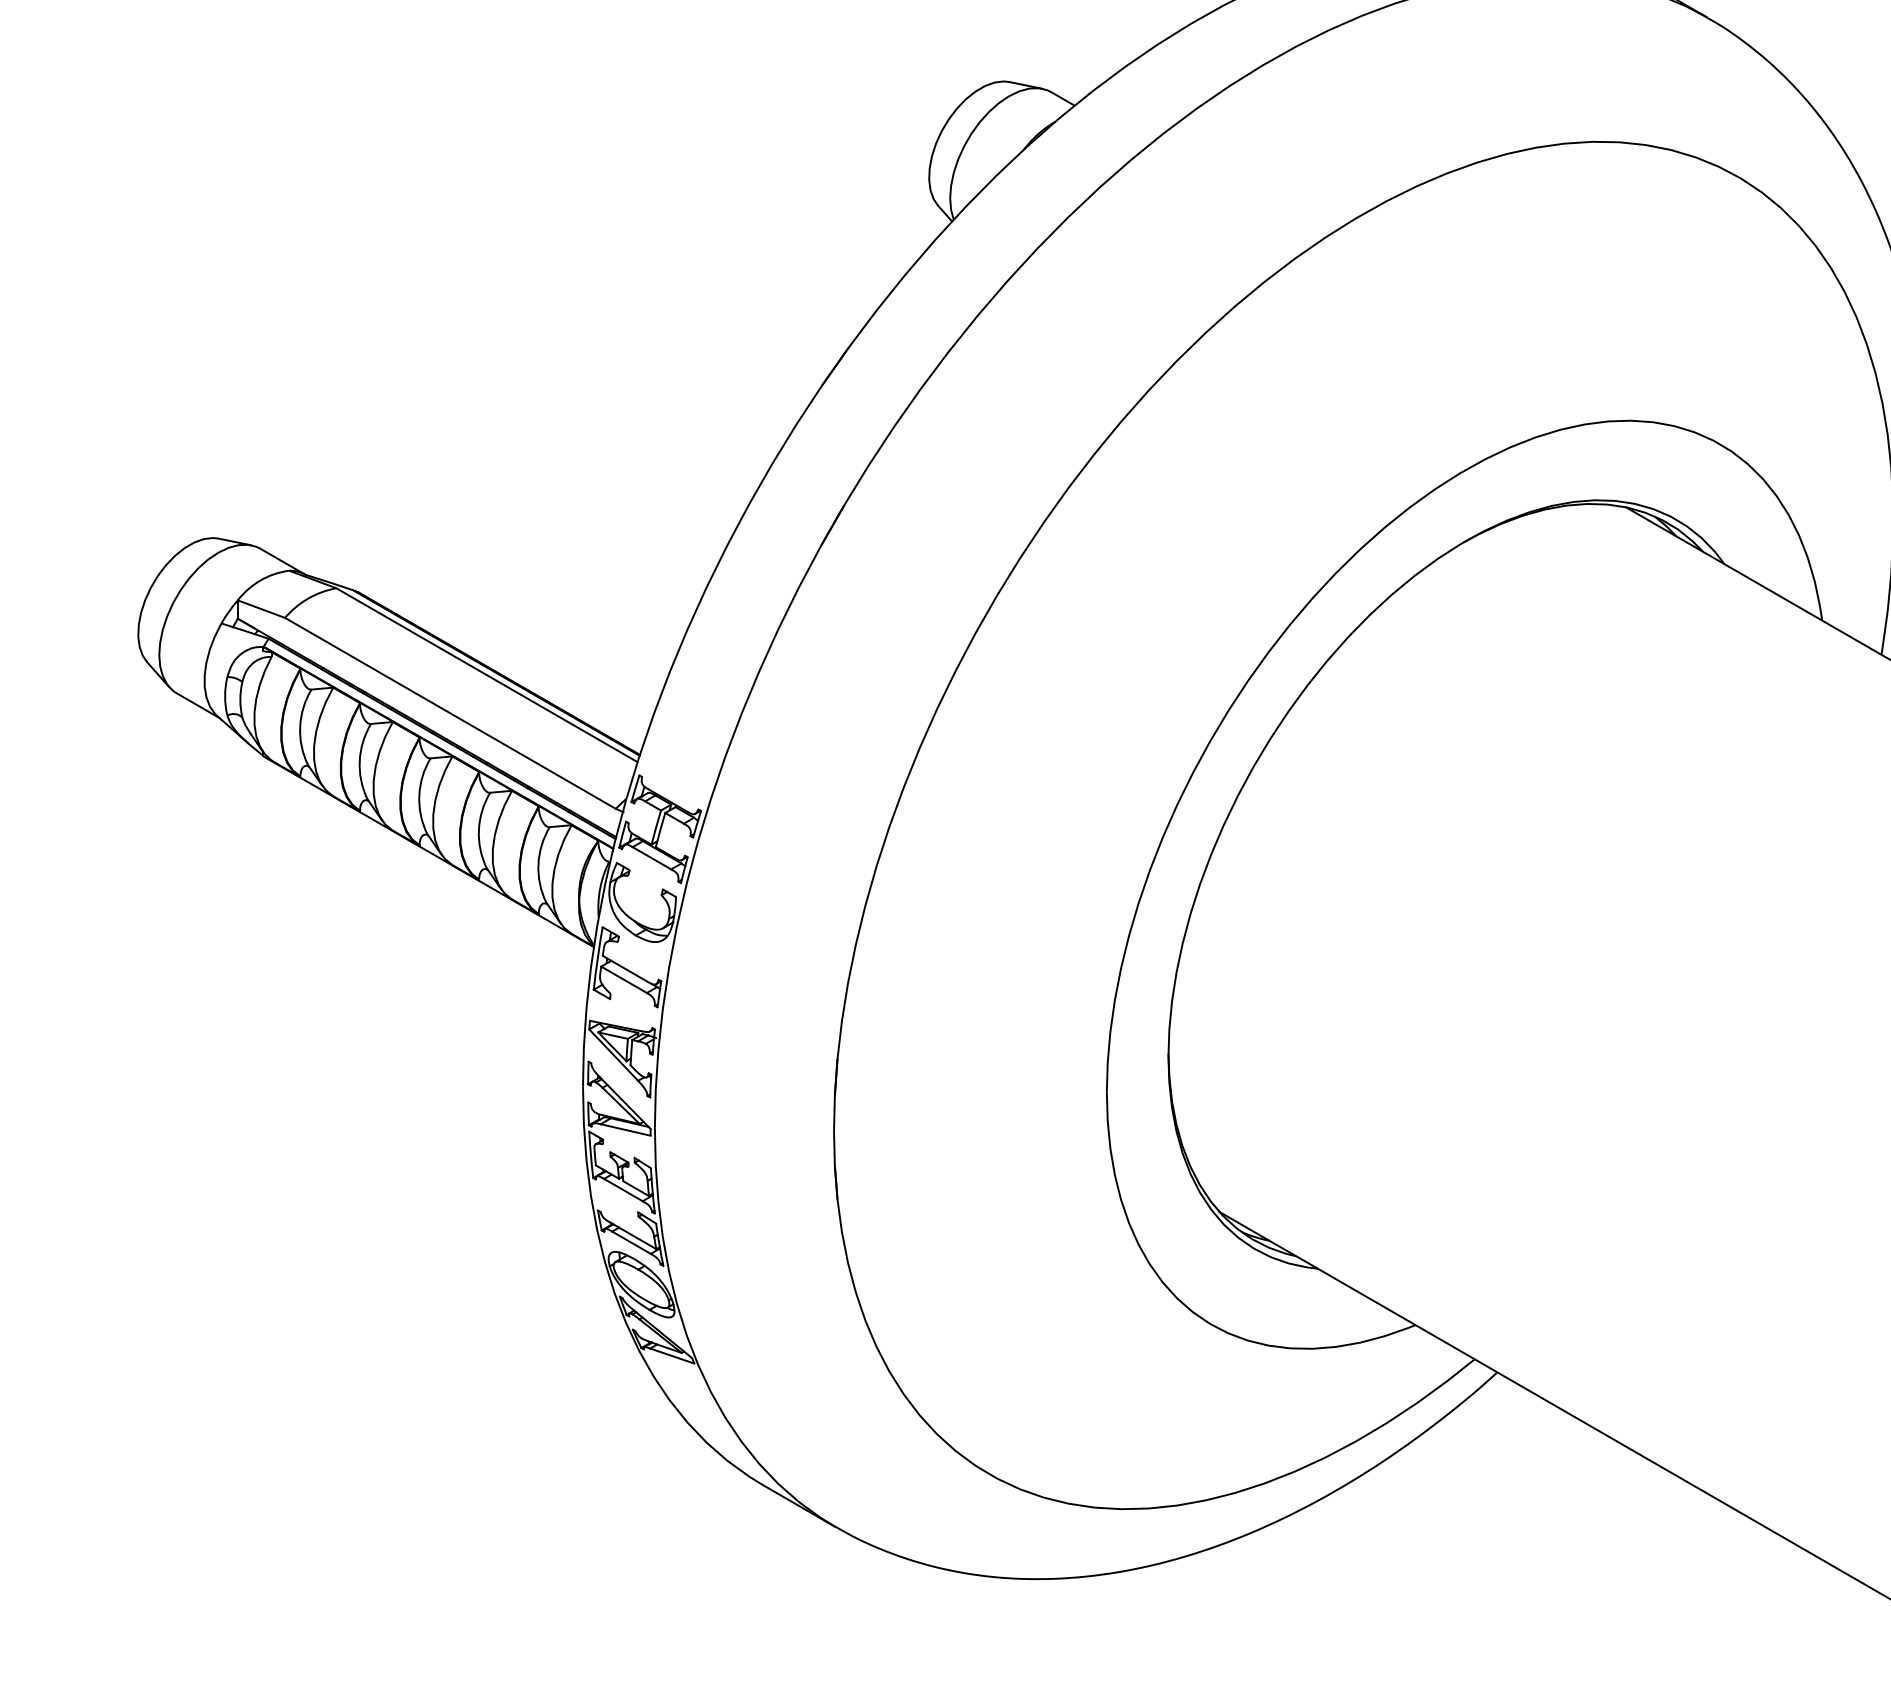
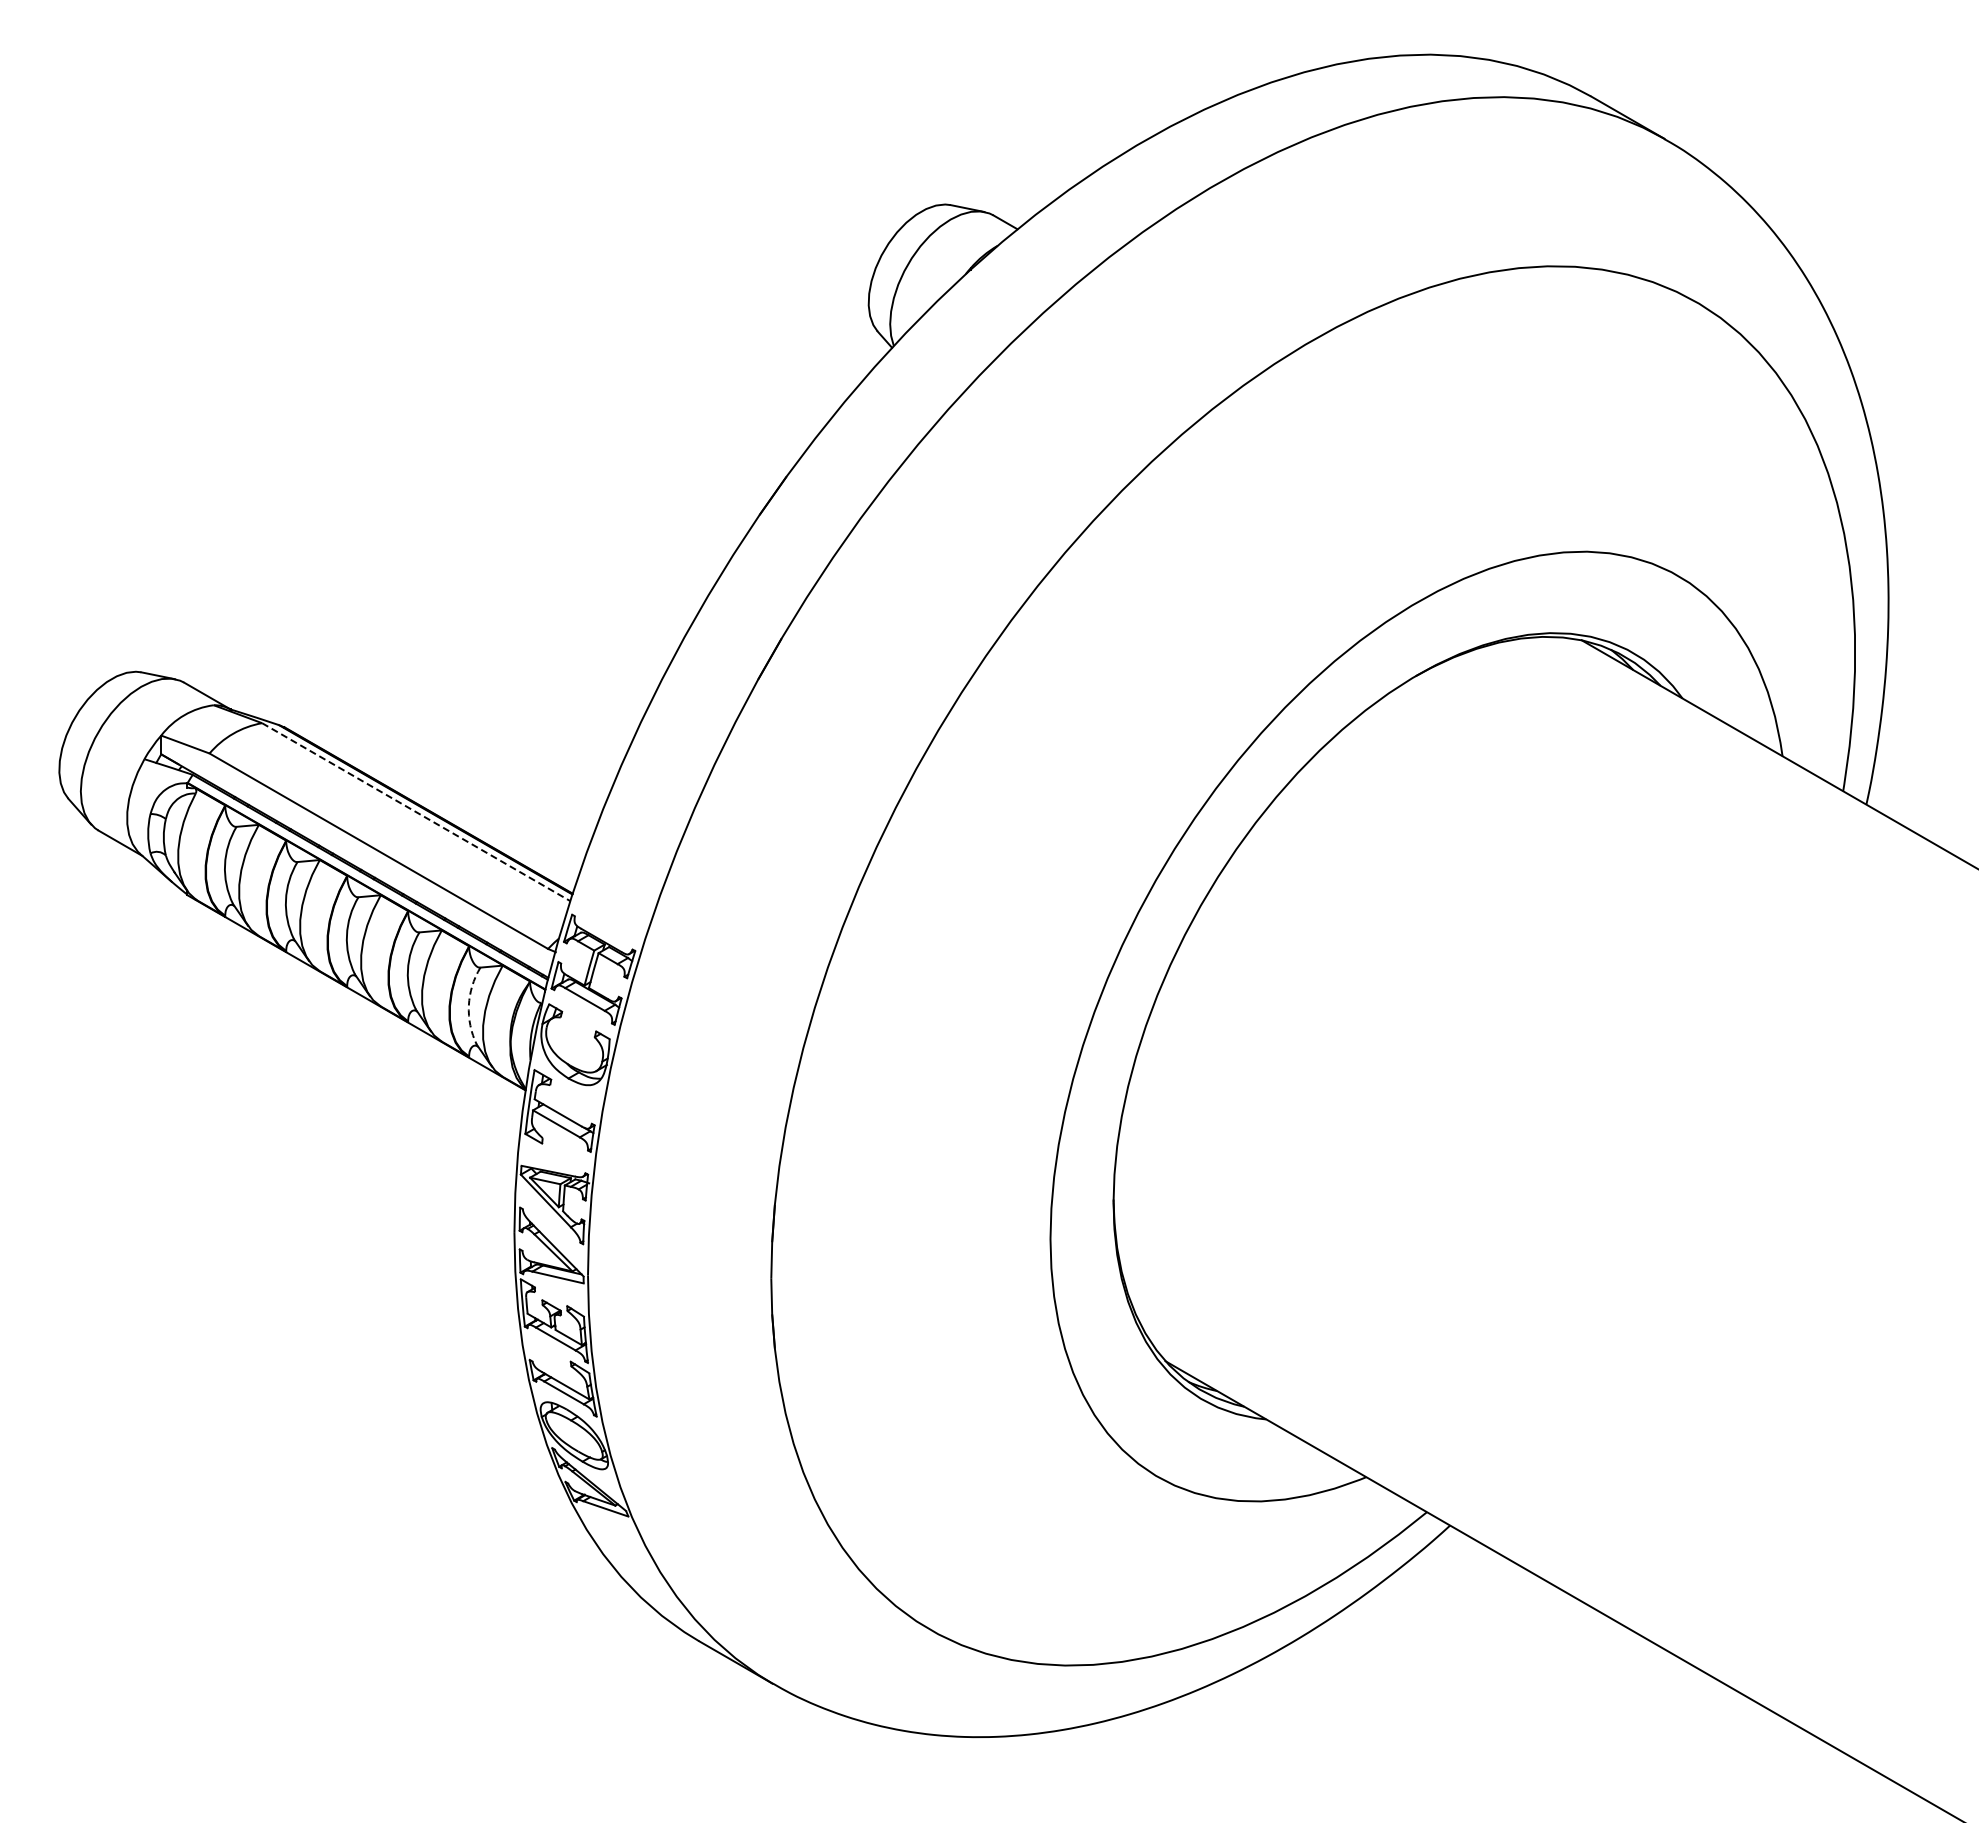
line: (487, 675) -> (416, 812), solid -> dashed
arc: (538, 864) -> (468, 1005), solid -> dashed

